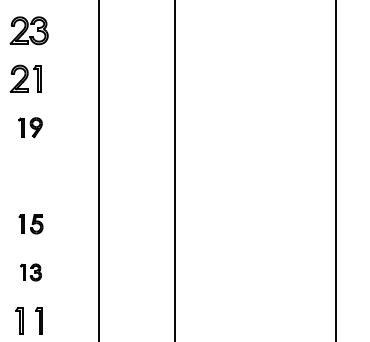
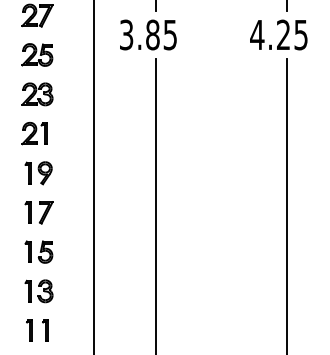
part: (30, 127) -> (38, 173), size x1.43
part: (30, 175) -> (38, 212), added
part: (30, 223) -> (38, 251), size x1.43
part: (30, 272) -> (38, 291), size x1.67

